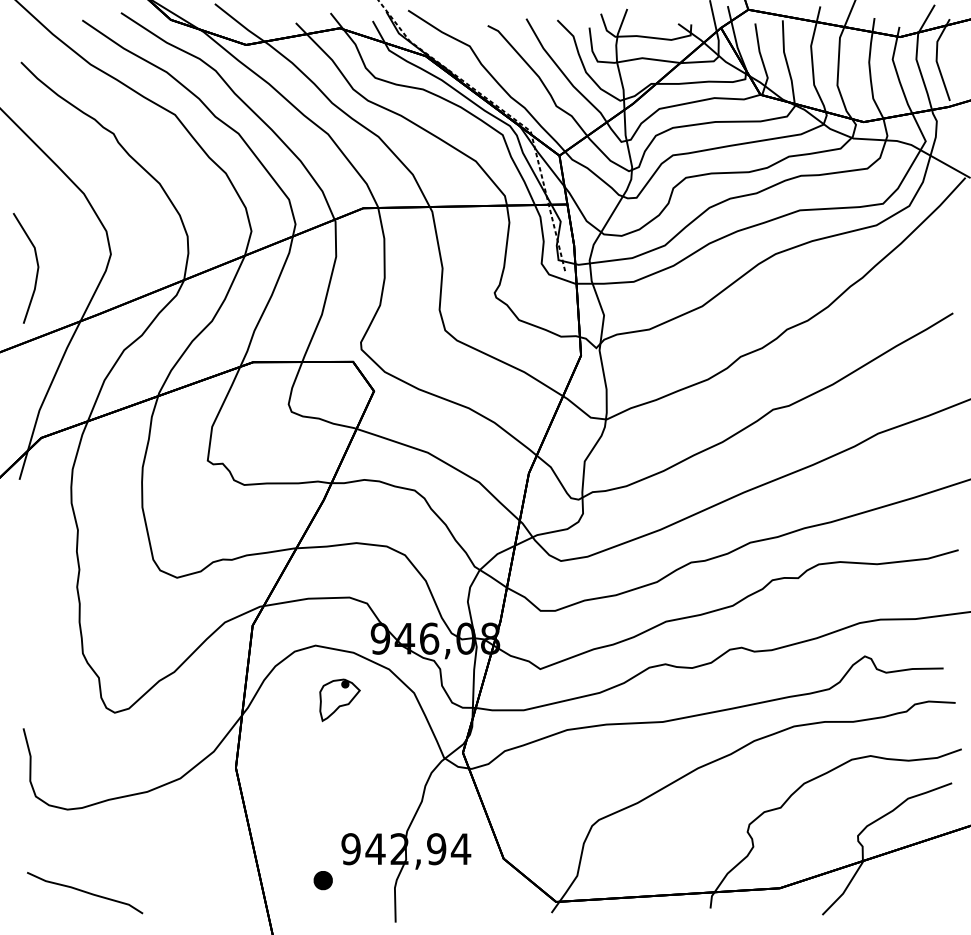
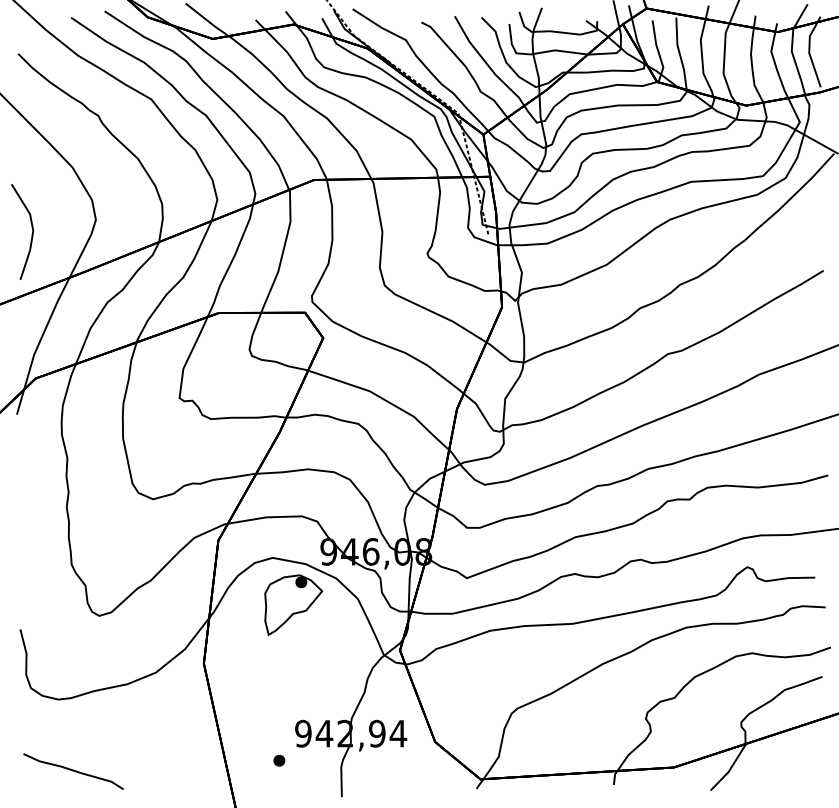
part: (339, 699) -> (293, 604), size x1.67
part: (323, 880) -> (279, 760), size x0.71

